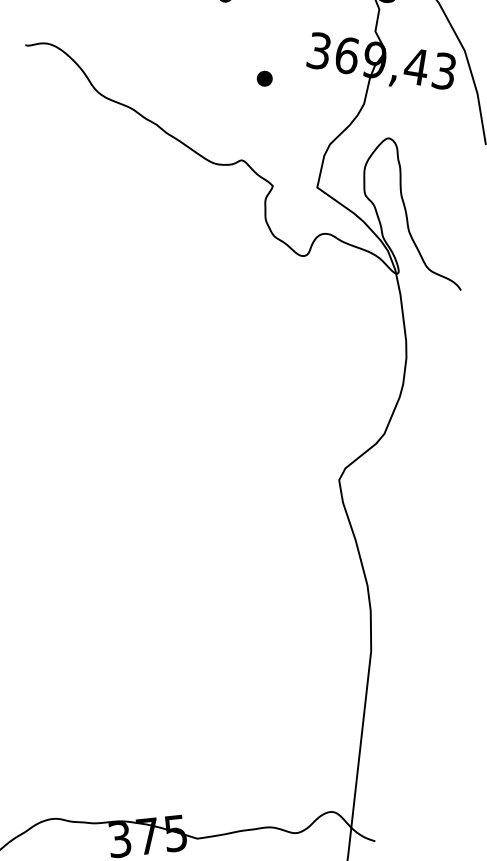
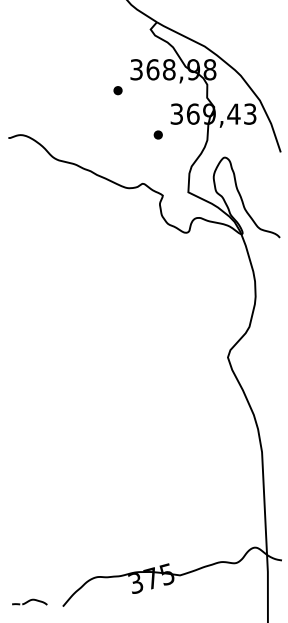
part: (263, 77) -> (157, 134), moved

